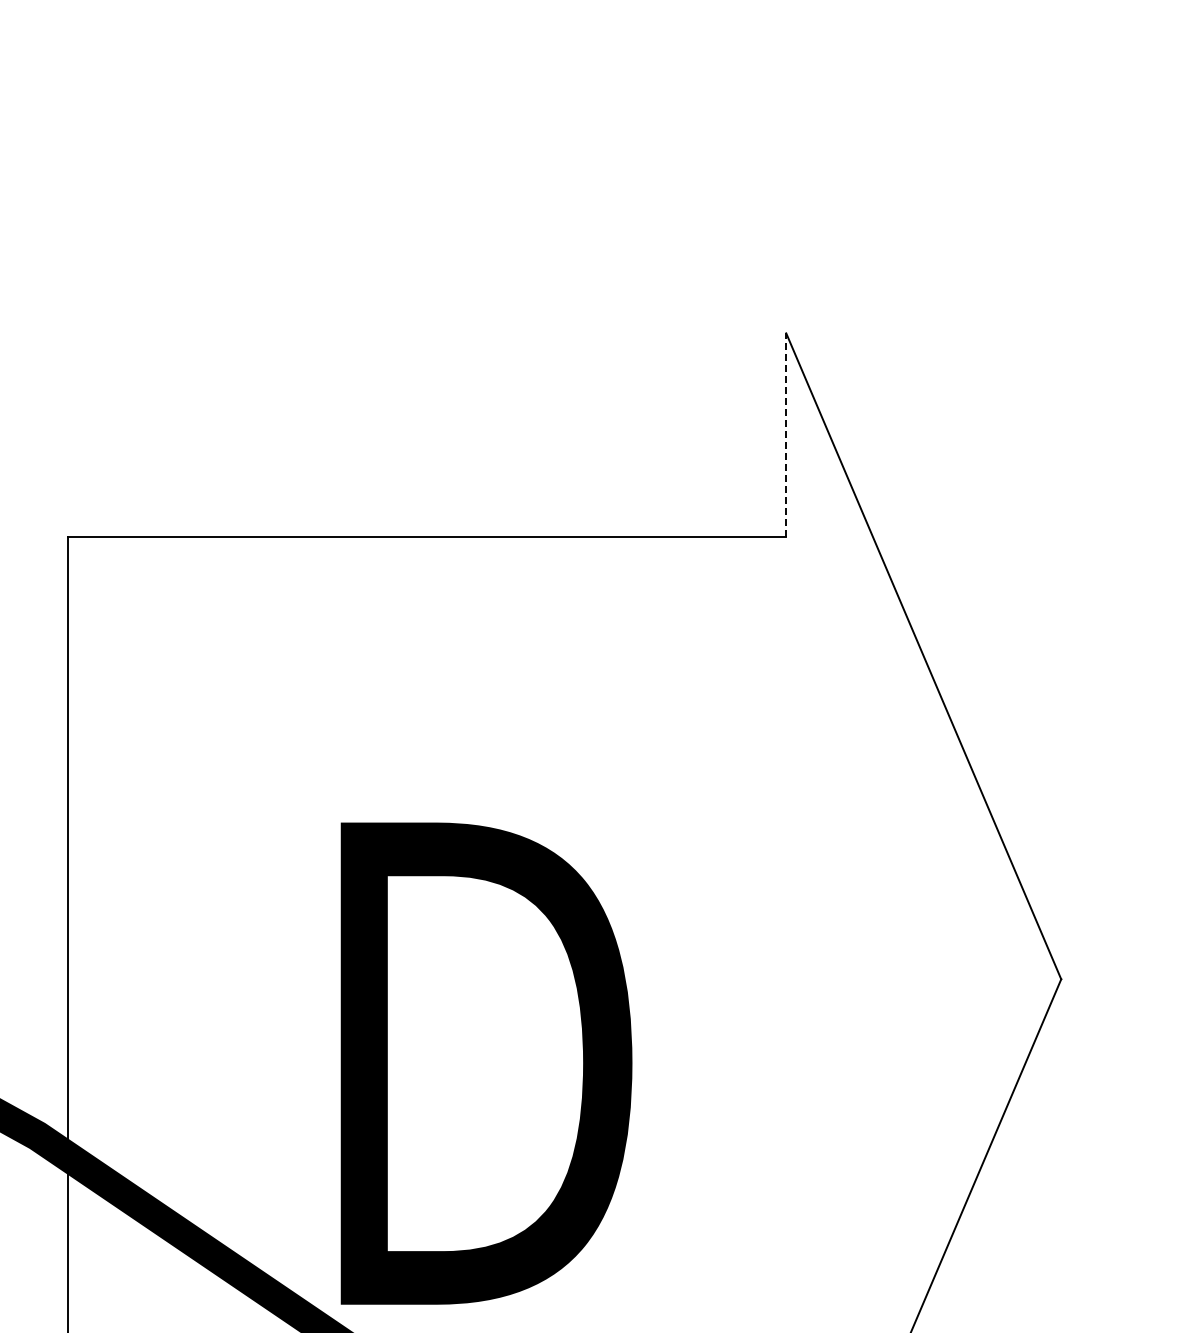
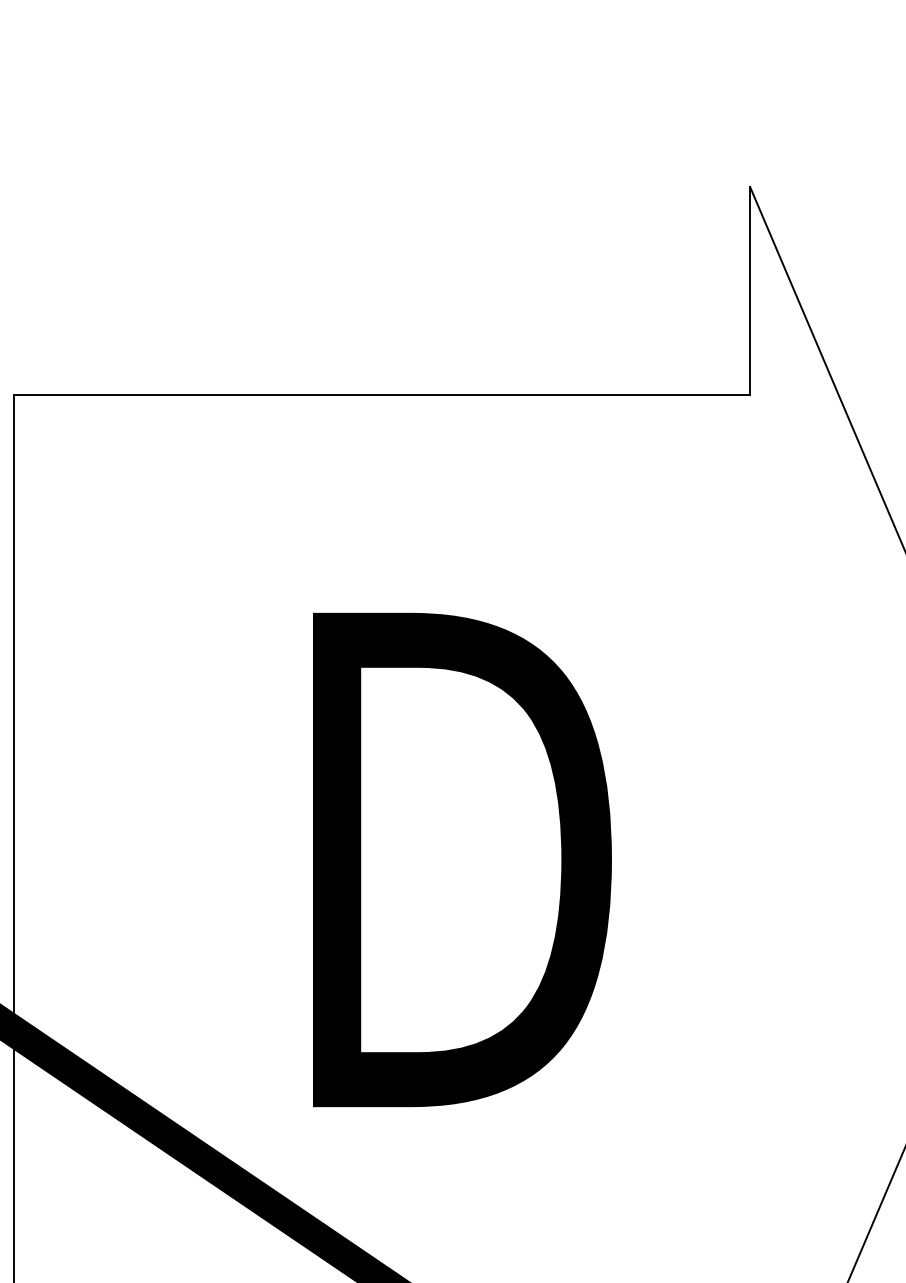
line: (786, 434) -> (750, 290), dashed -> solid
text: (486, 1063) -> (462, 859), moved

